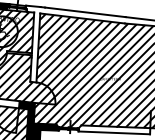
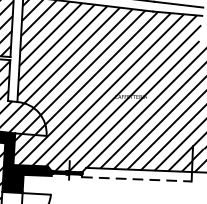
line: (114, 132) -> (137, 178), solid -> dashed

